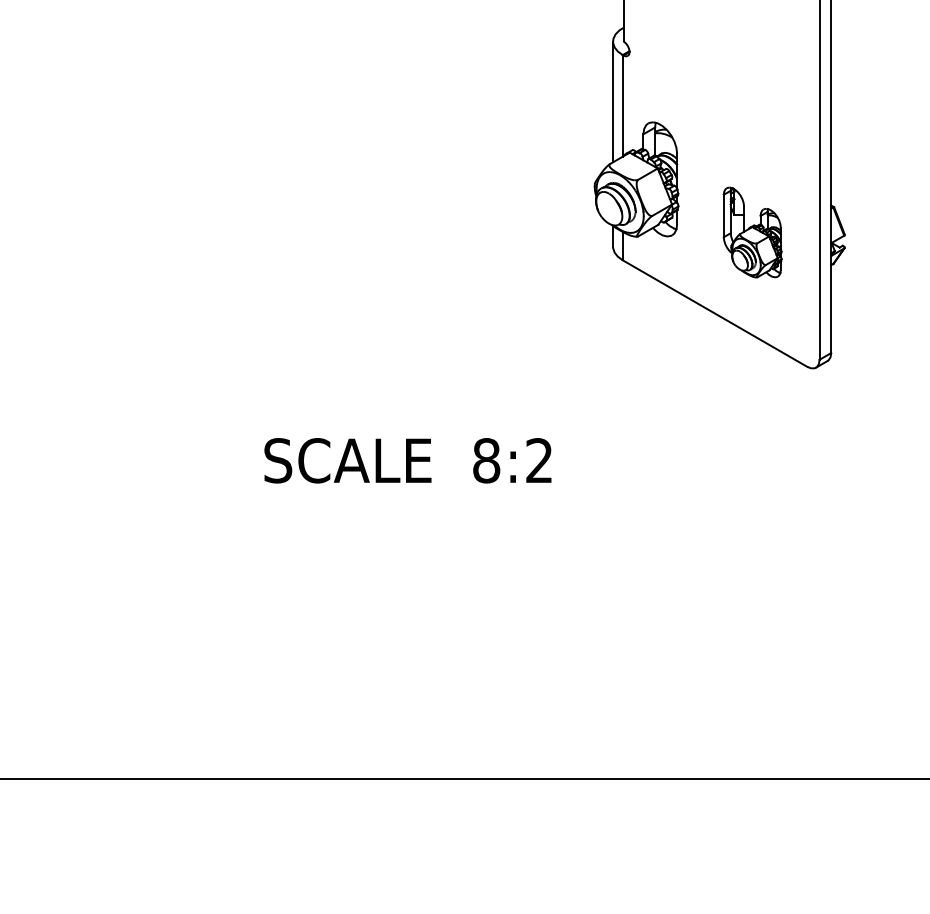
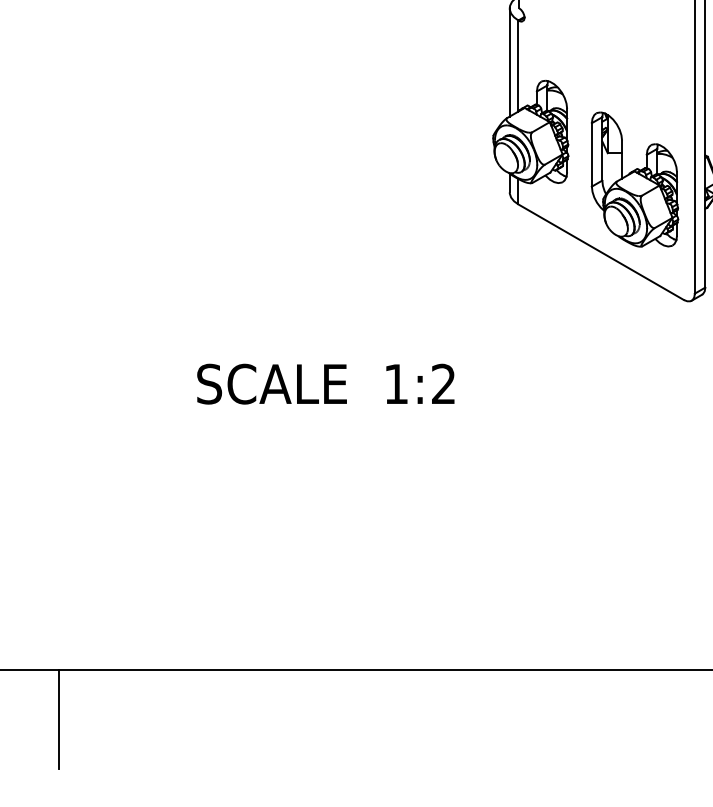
part: (752, 232) -> (634, 179), size x1.67
text: (486, 460) -> (396, 383), 8:2 -> 1:2
line: (110, 834) -> (59, 719), added

